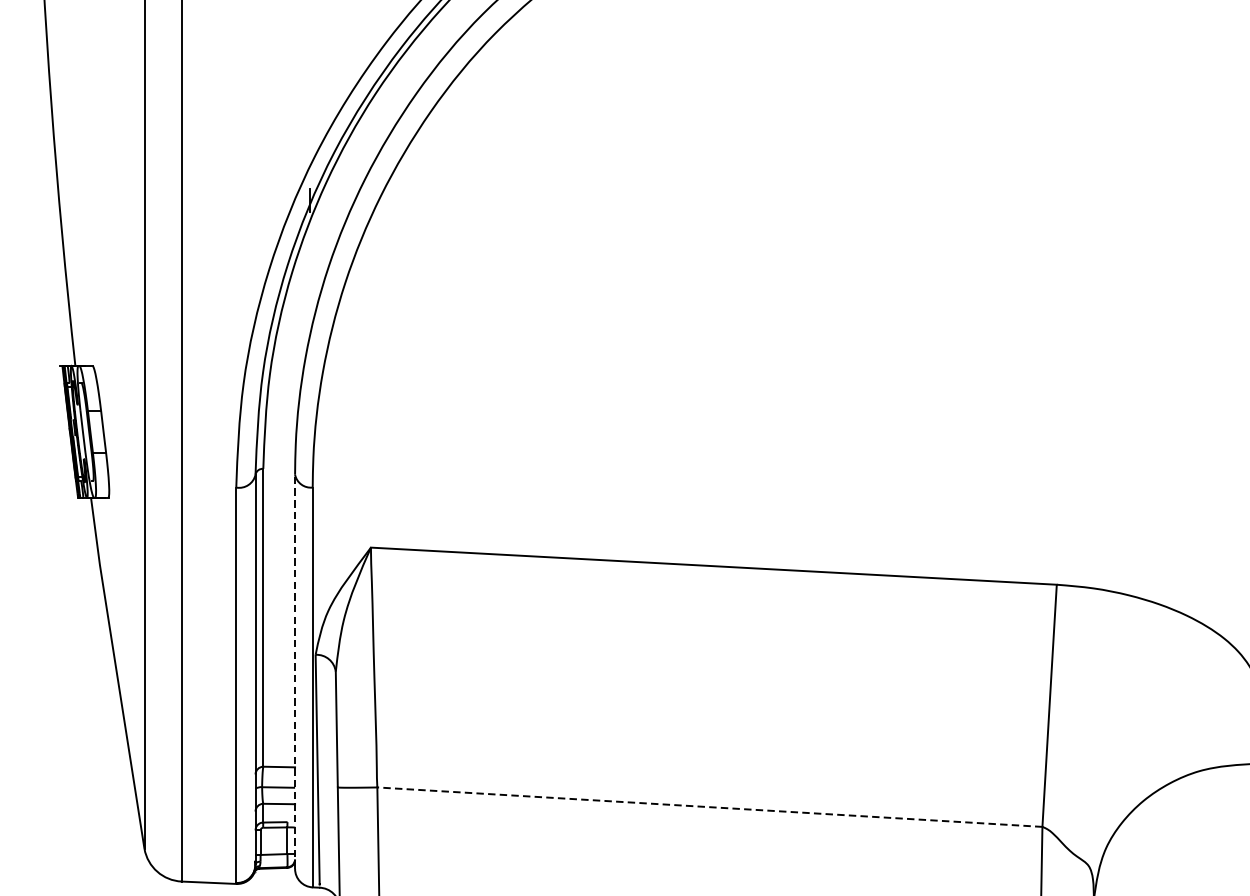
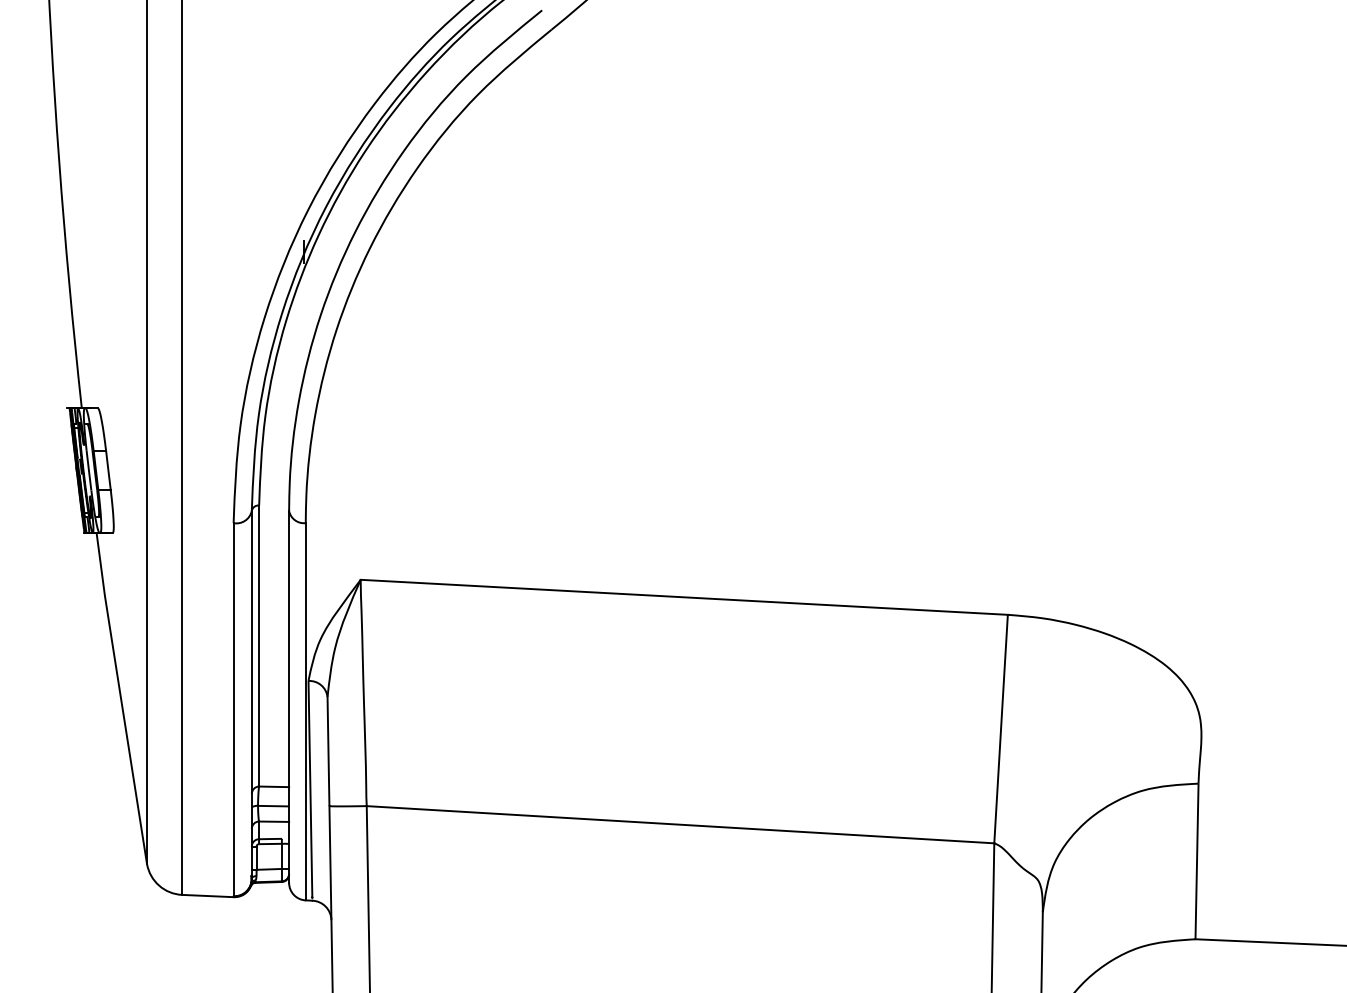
line: (295, 672) -> (289, 697), dashed -> solid
line: (709, 806) -> (680, 824), dashed -> solid

